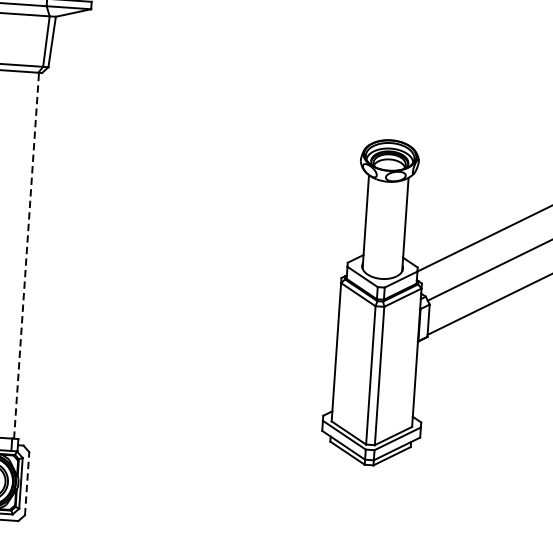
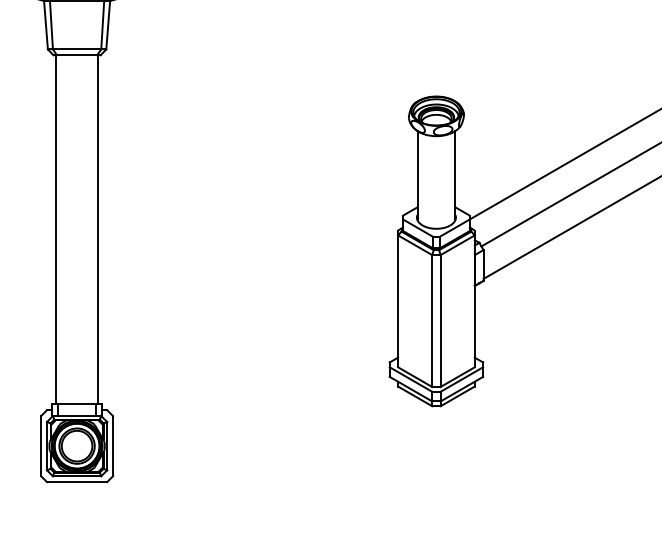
line: (26, 255) -> (97, 229), dashed -> solid
line: (27, 483) -> (113, 445), dashed -> solid

